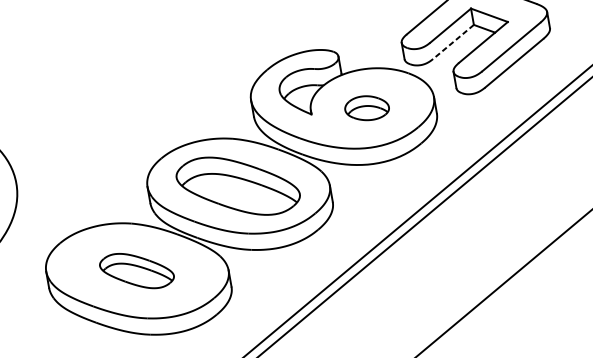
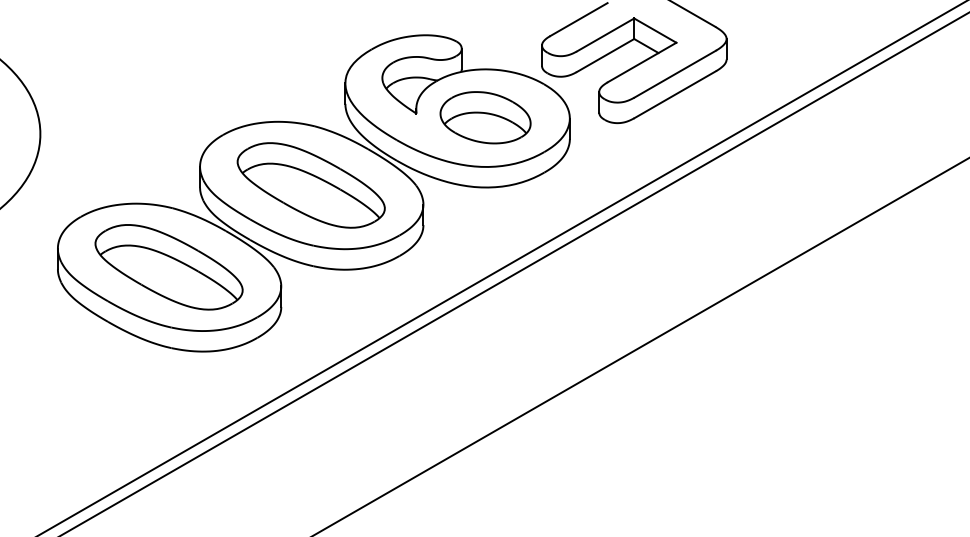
line: (453, 42) -> (605, 55), dashed -> solid
part: (366, 107) -> (485, 117), size x1.67
part: (136, 271) -> (168, 267), size x1.67

